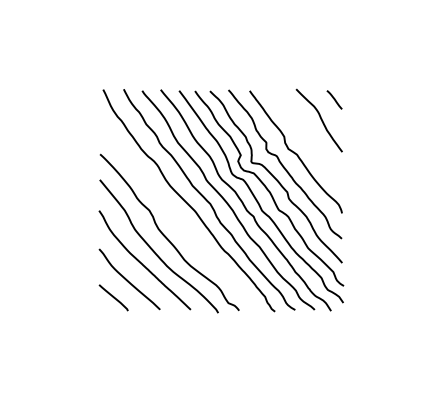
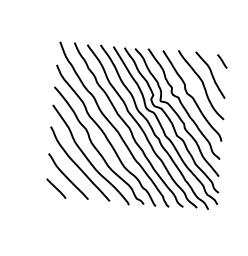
curve: (309, 135) -> (202, 85), added
curve: (178, 217) -> (106, 135), added

